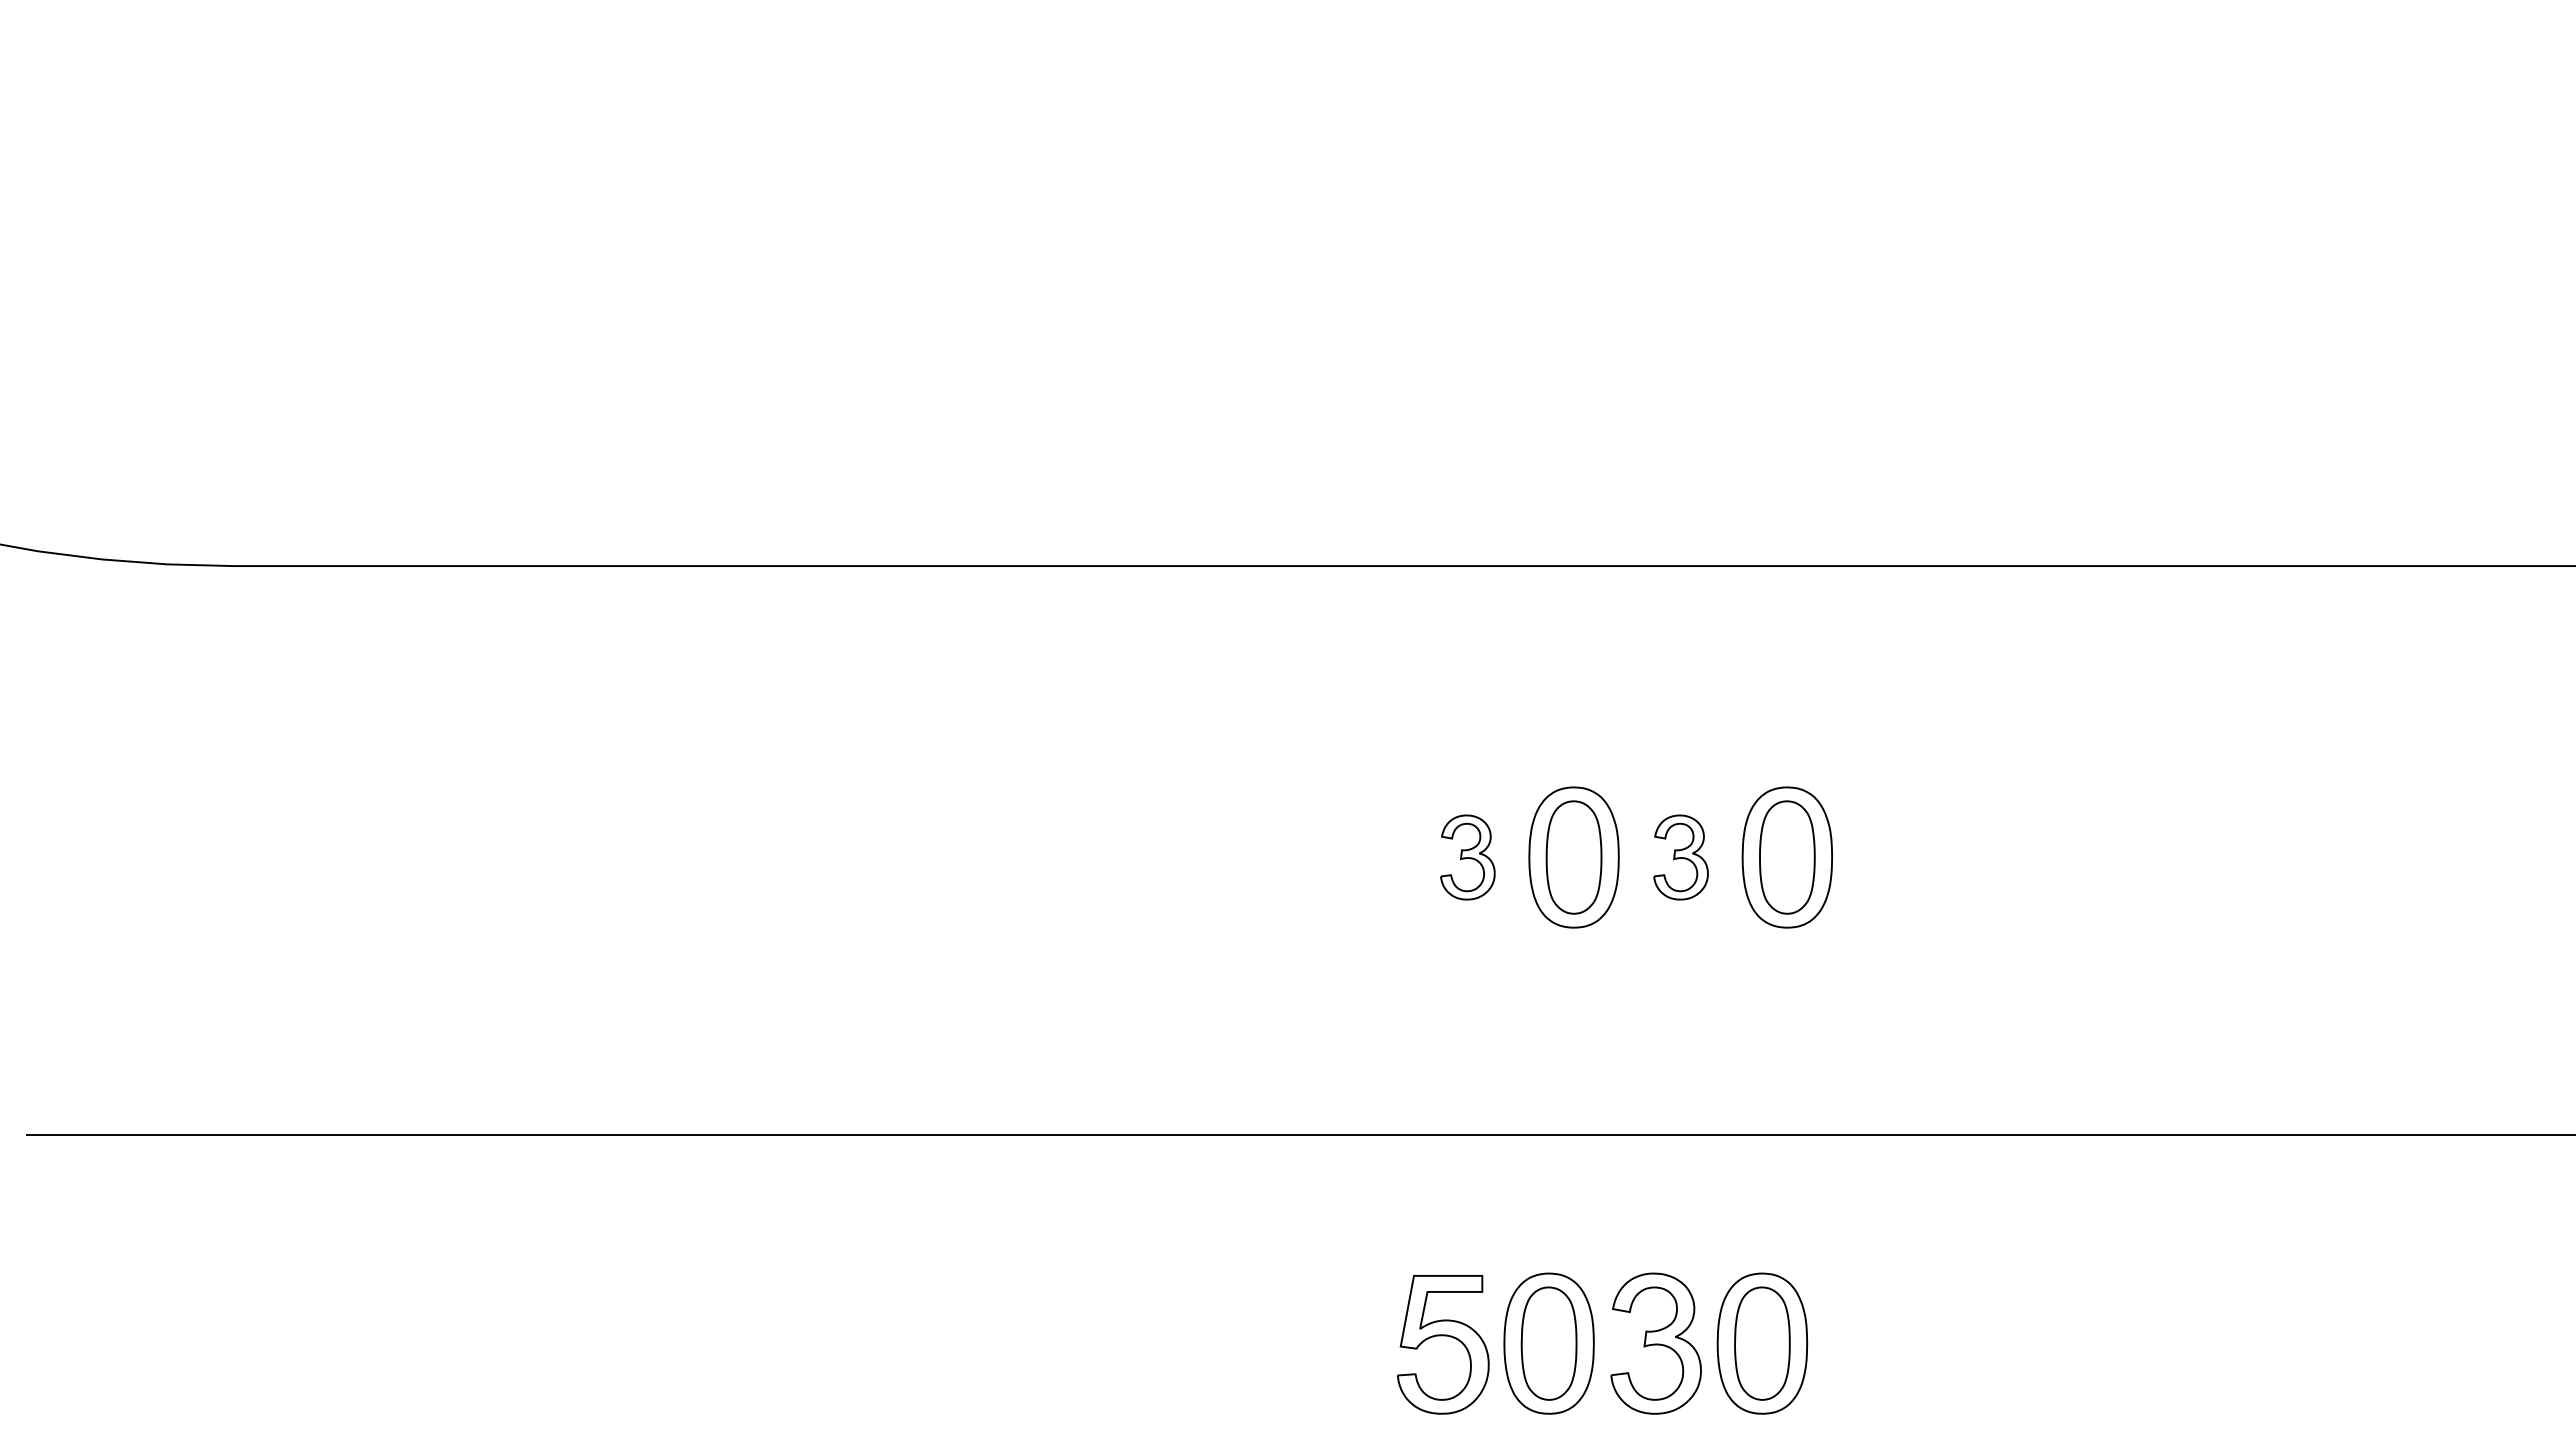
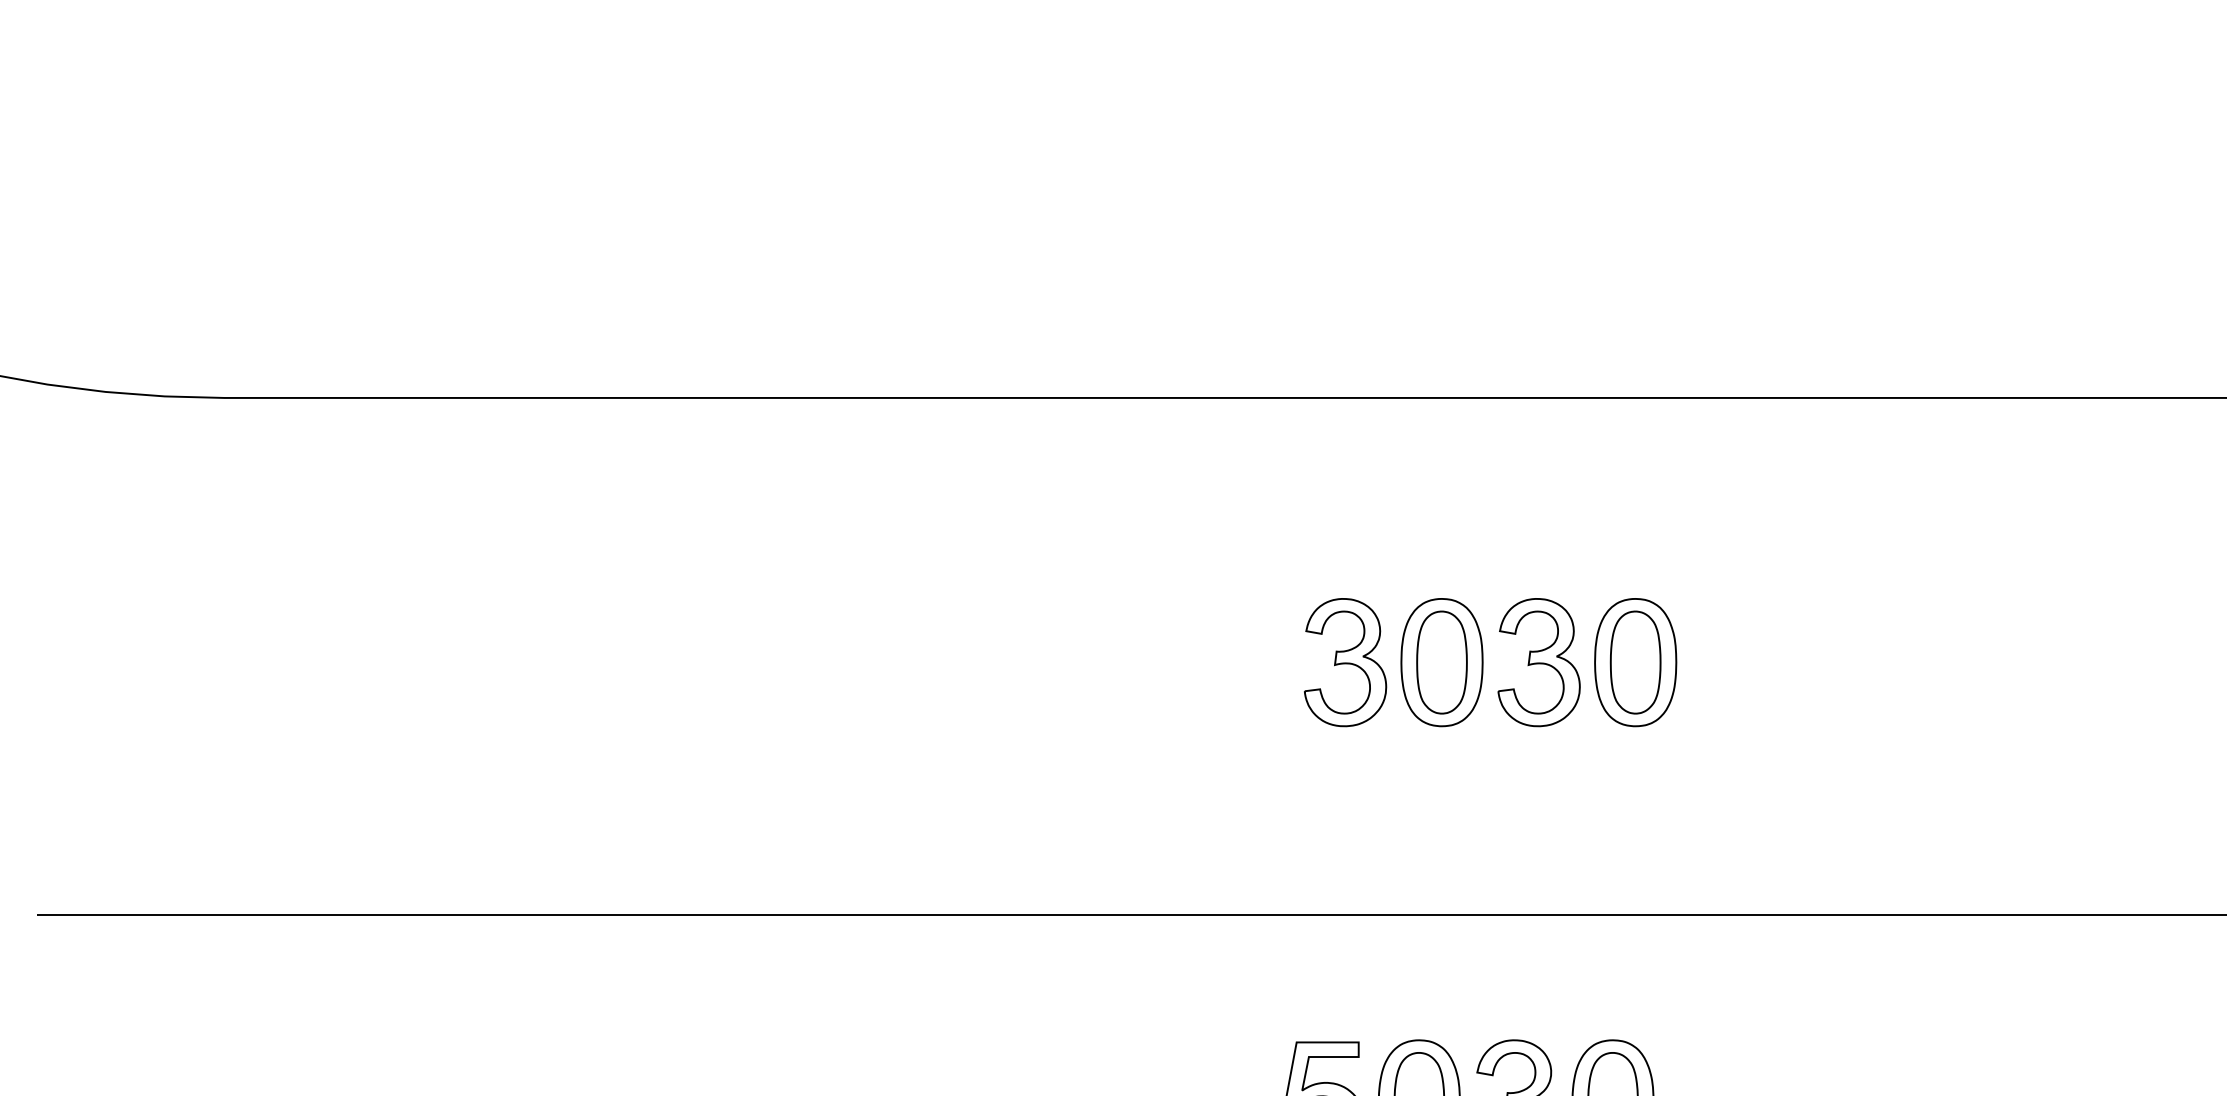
part: (1467, 857) -> (1345, 662), size x1.67
part: (1680, 857) -> (1538, 662), size x1.67

